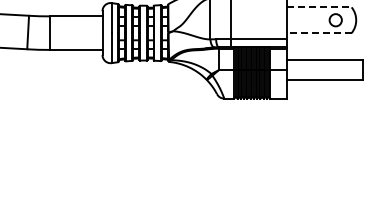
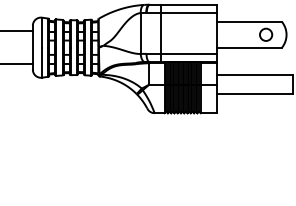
line: (319, 7) -> (249, 22), dashed -> solid
line: (318, 33) -> (248, 48), dashed -> solid

